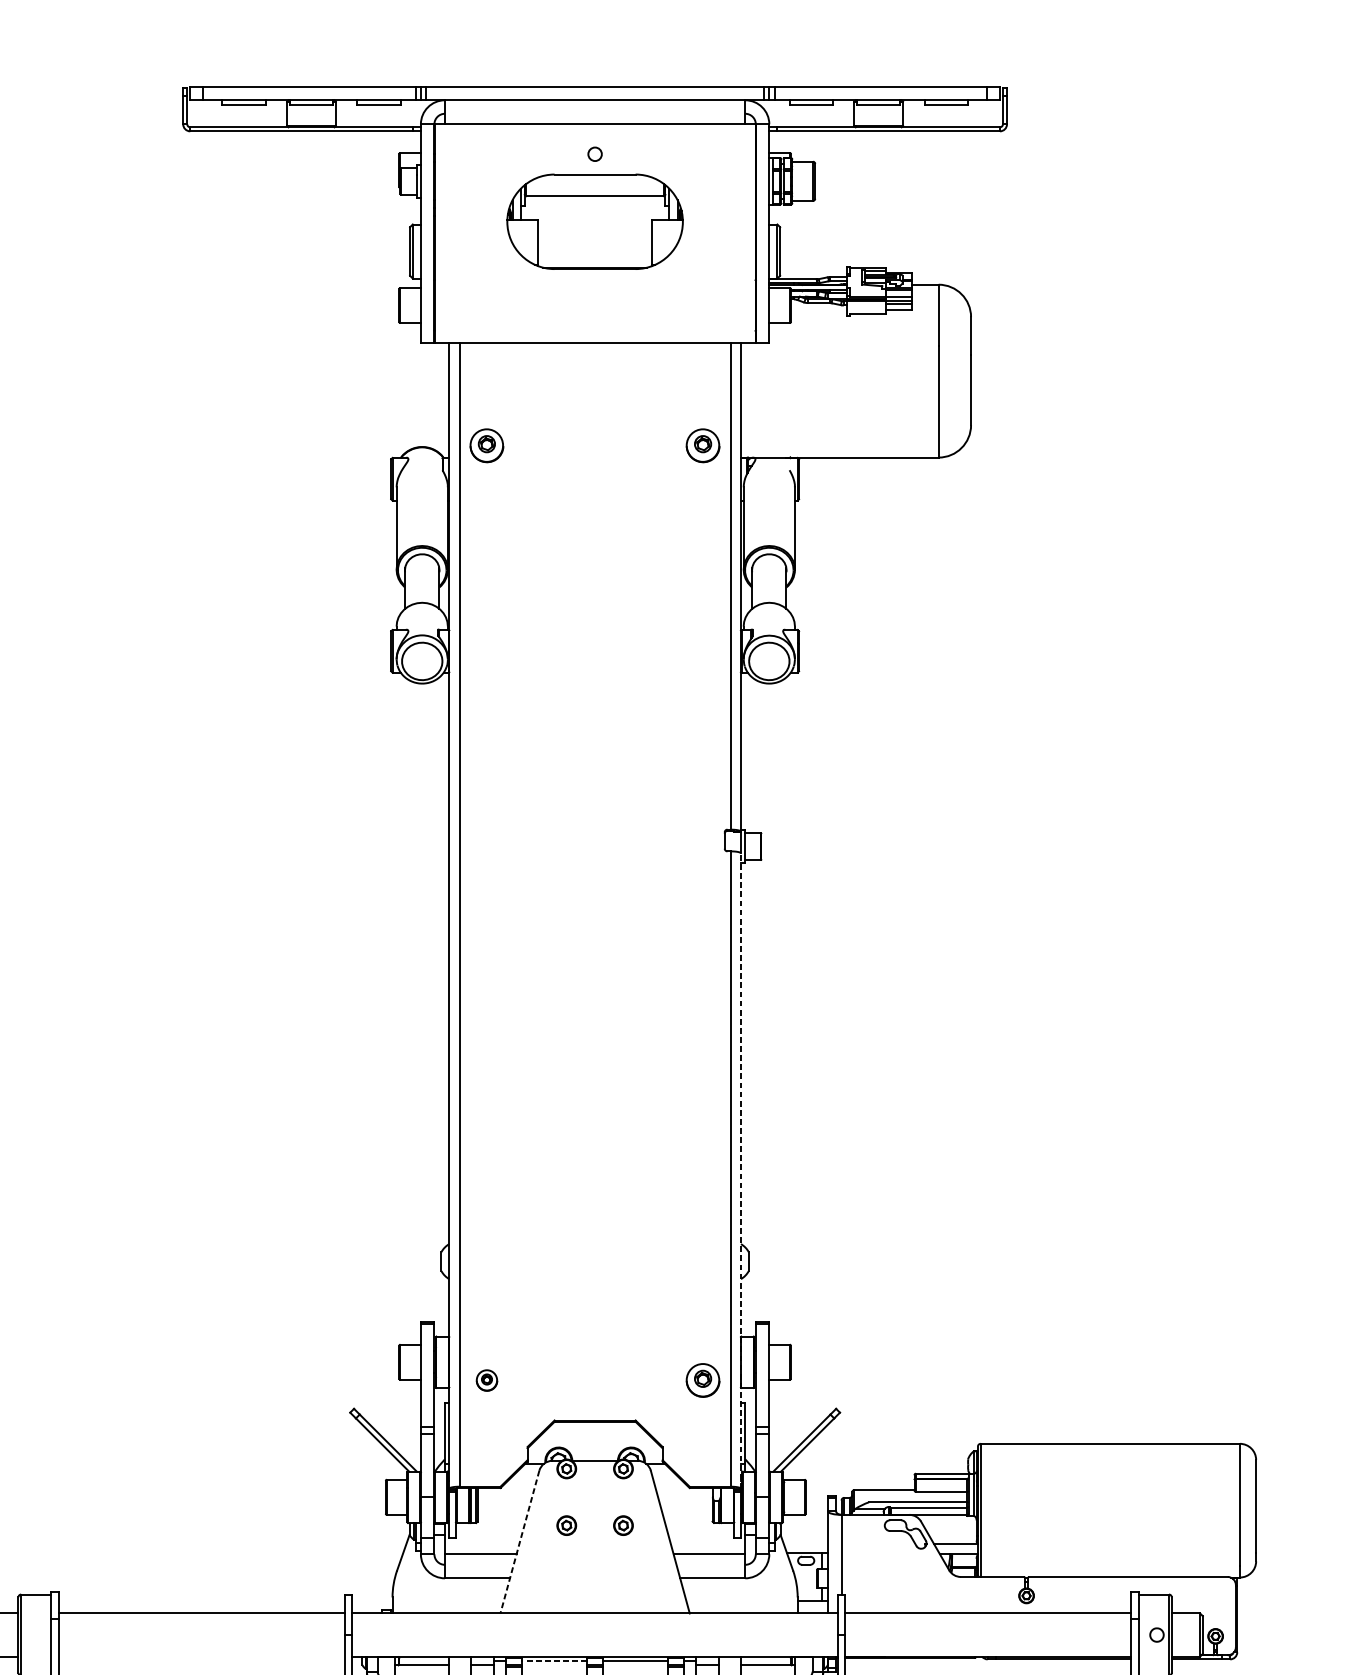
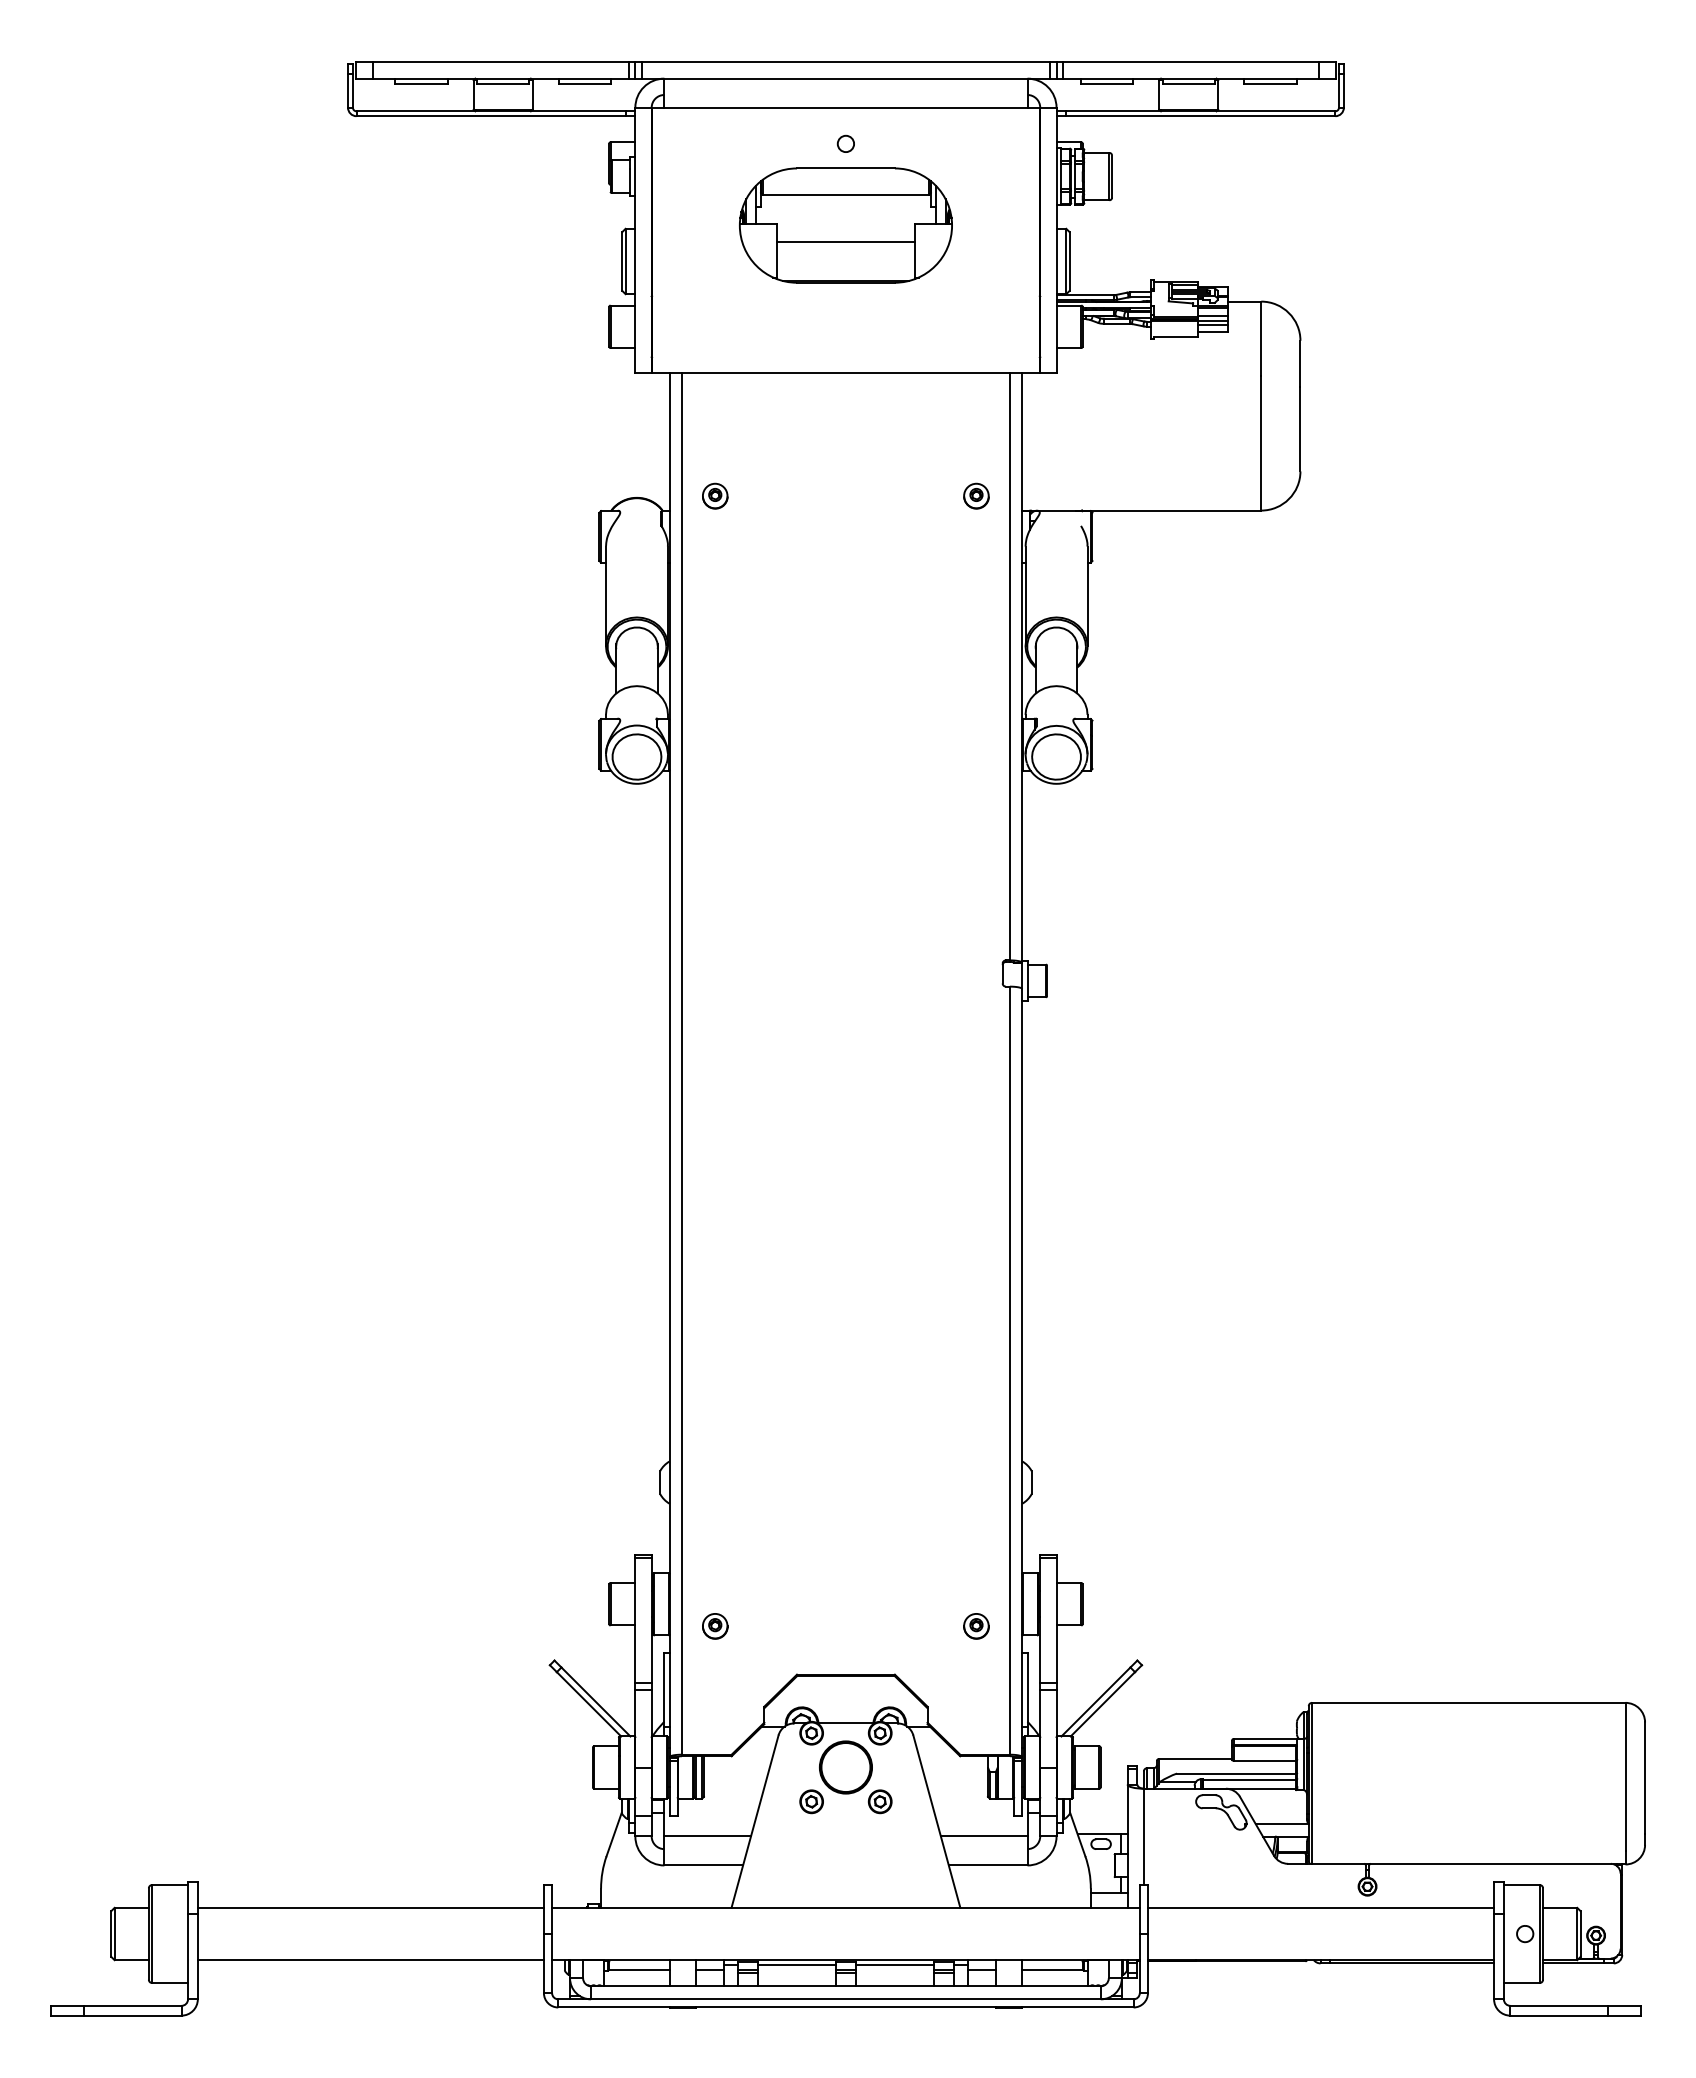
line: (594, 234) -> (845, 241), added
part: (487, 445) -> (715, 495), size x0.62
part: (703, 445) -> (976, 495), size x0.62
line: (741, 1170) -> (1022, 1372), dashed -> solid
part: (703, 1380) -> (976, 1626), size x0.62
circle: (594, 1497) -> (845, 1767), added
line: (519, 1542) -> (754, 1822), dashed -> solid
line: (201, 1656) -> (370, 1960), added
line: (554, 1661) -> (796, 1965), dashed -> solid

